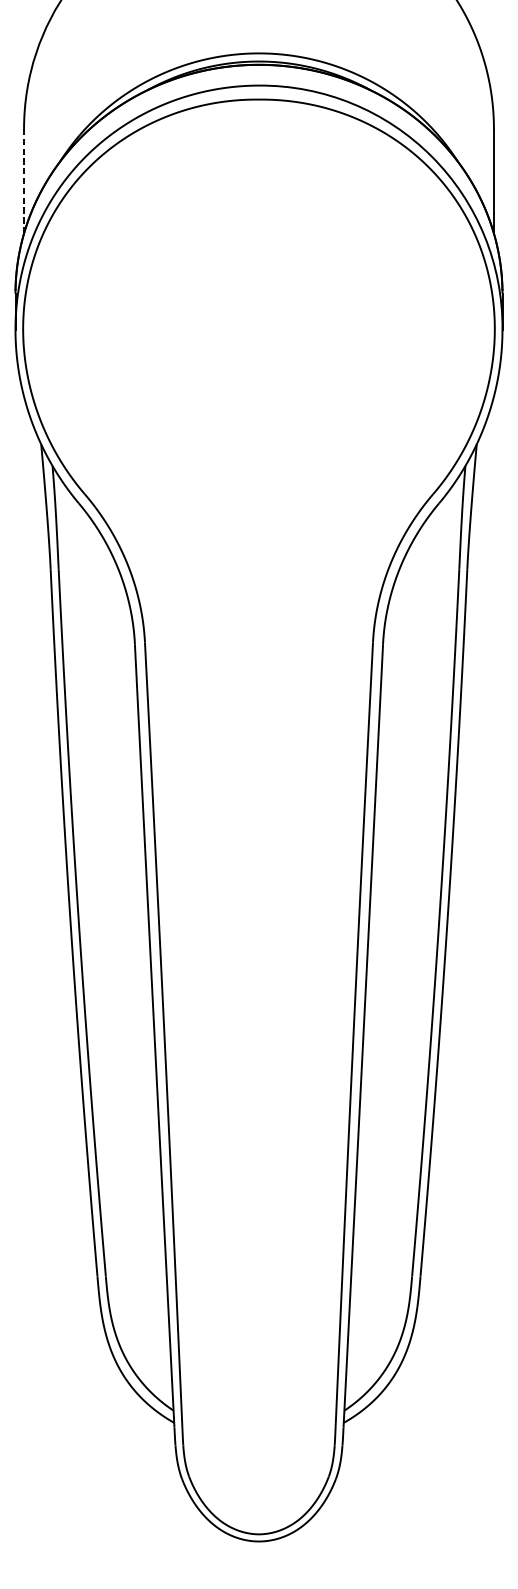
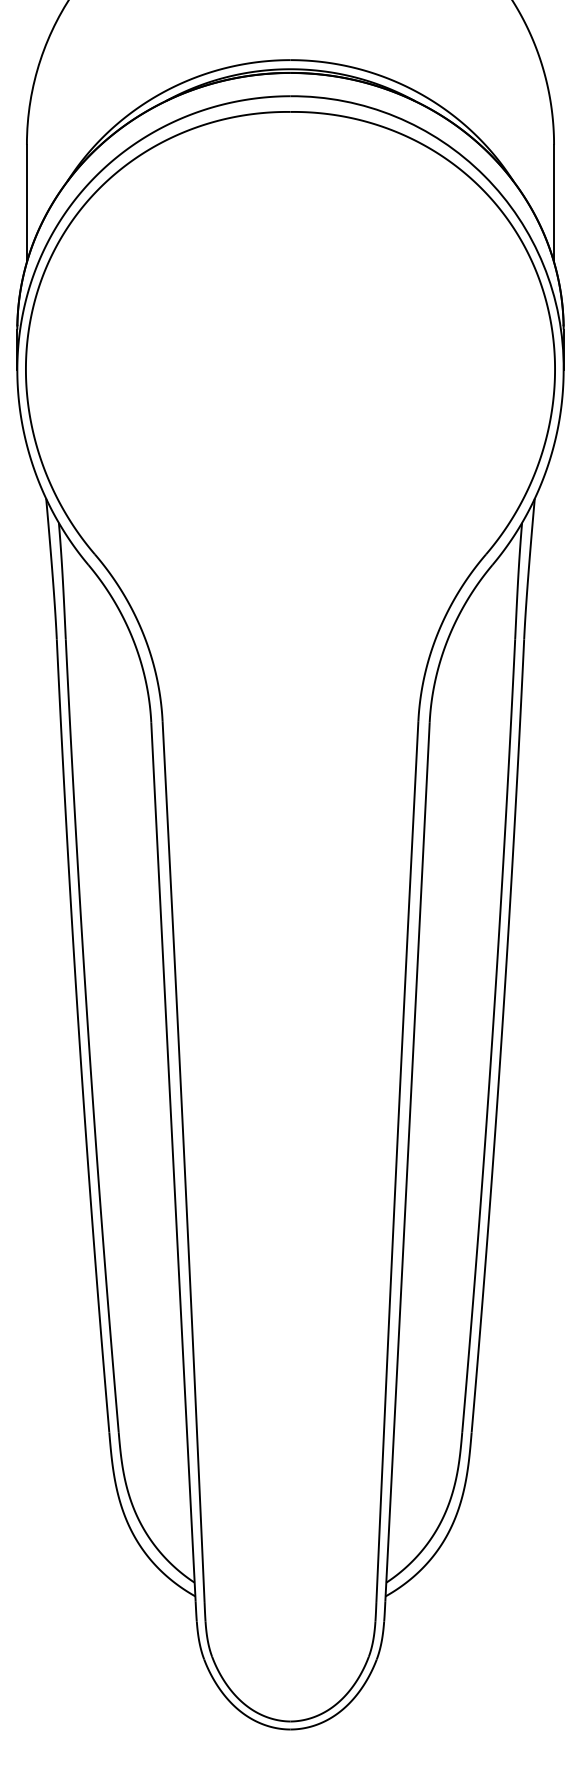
line: (23, 181) -> (26, 203), dashed -> solid

